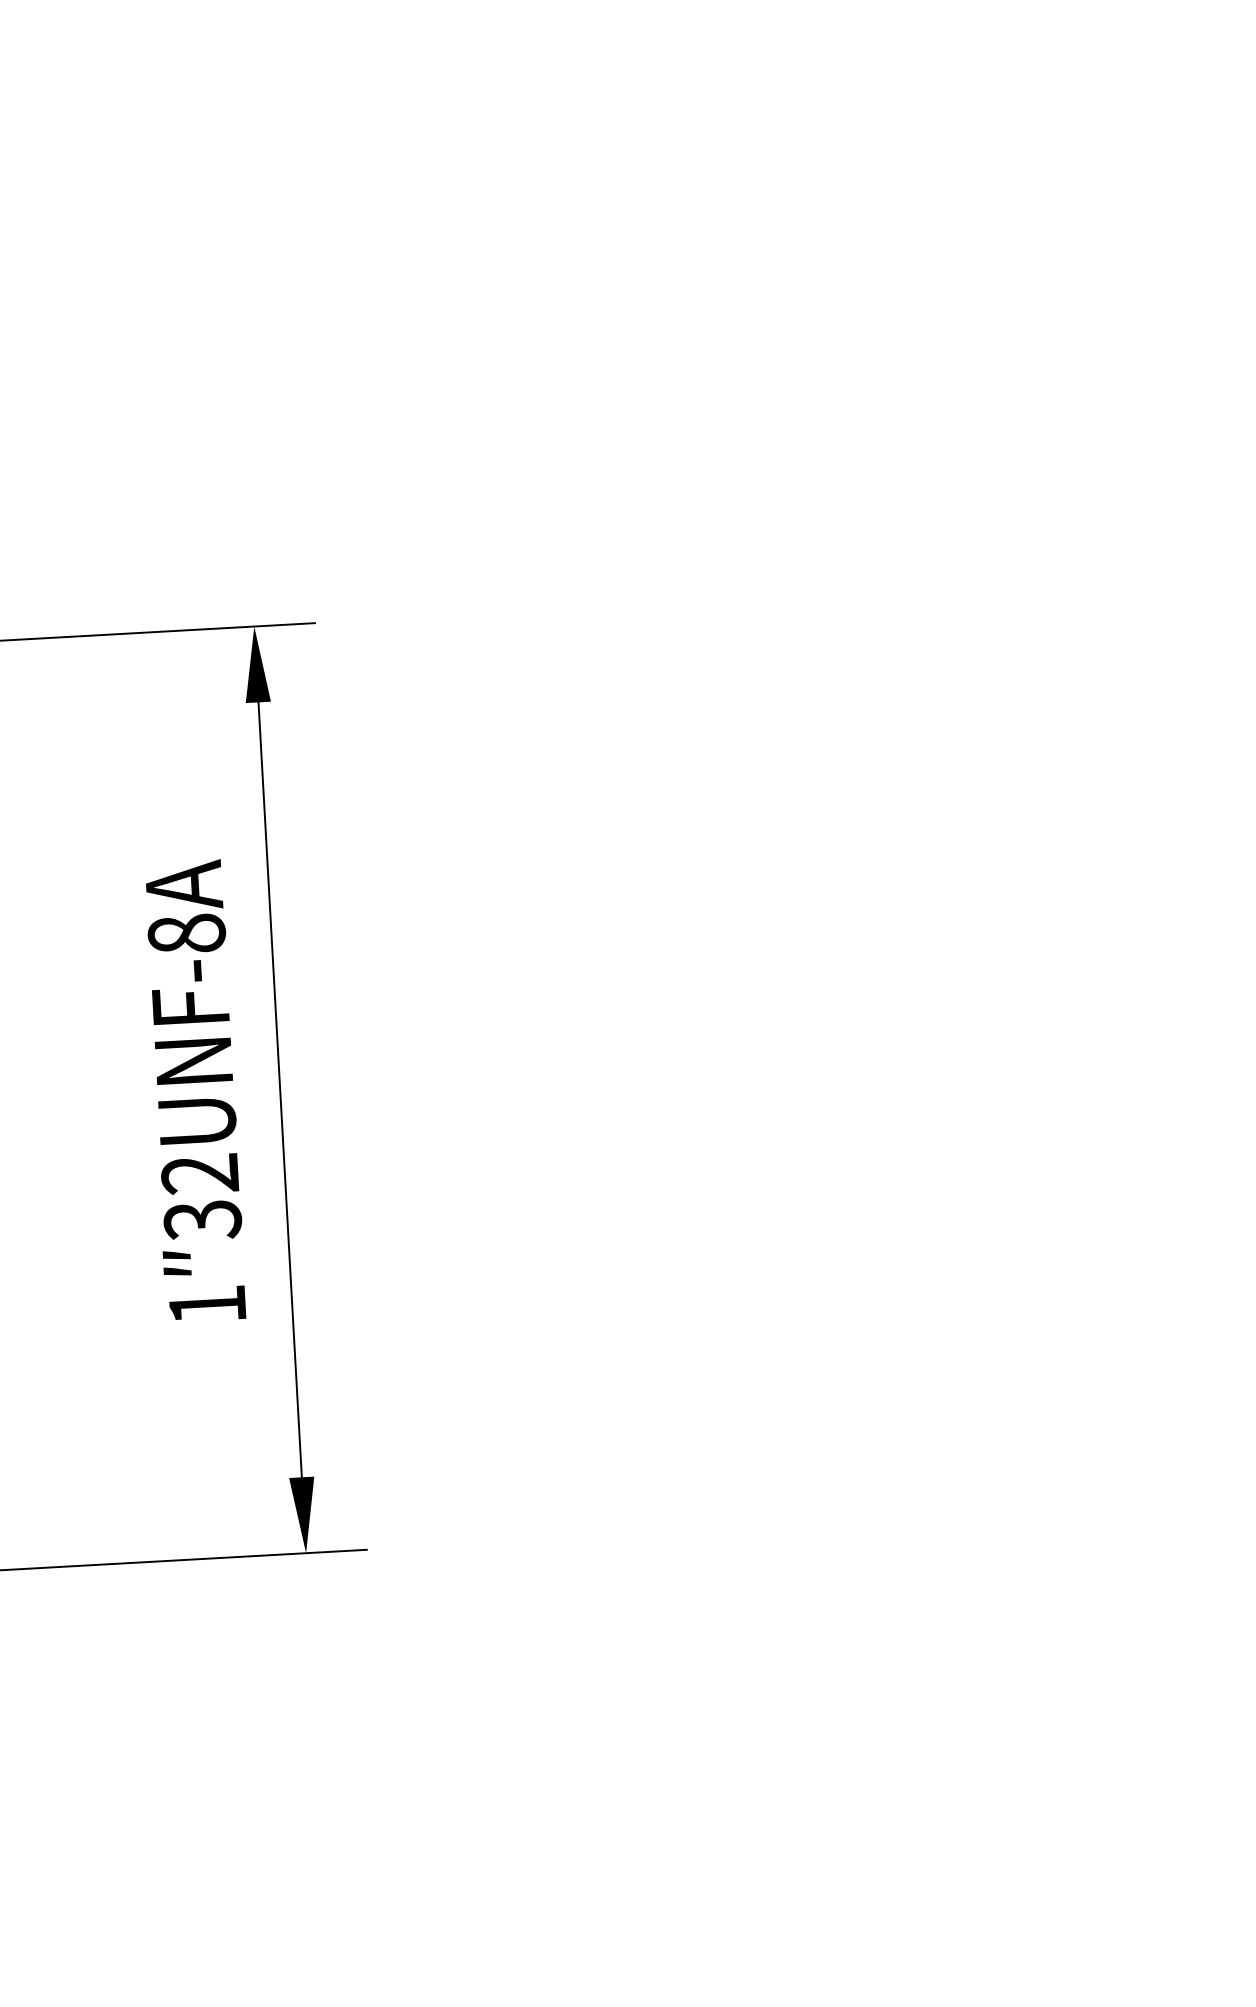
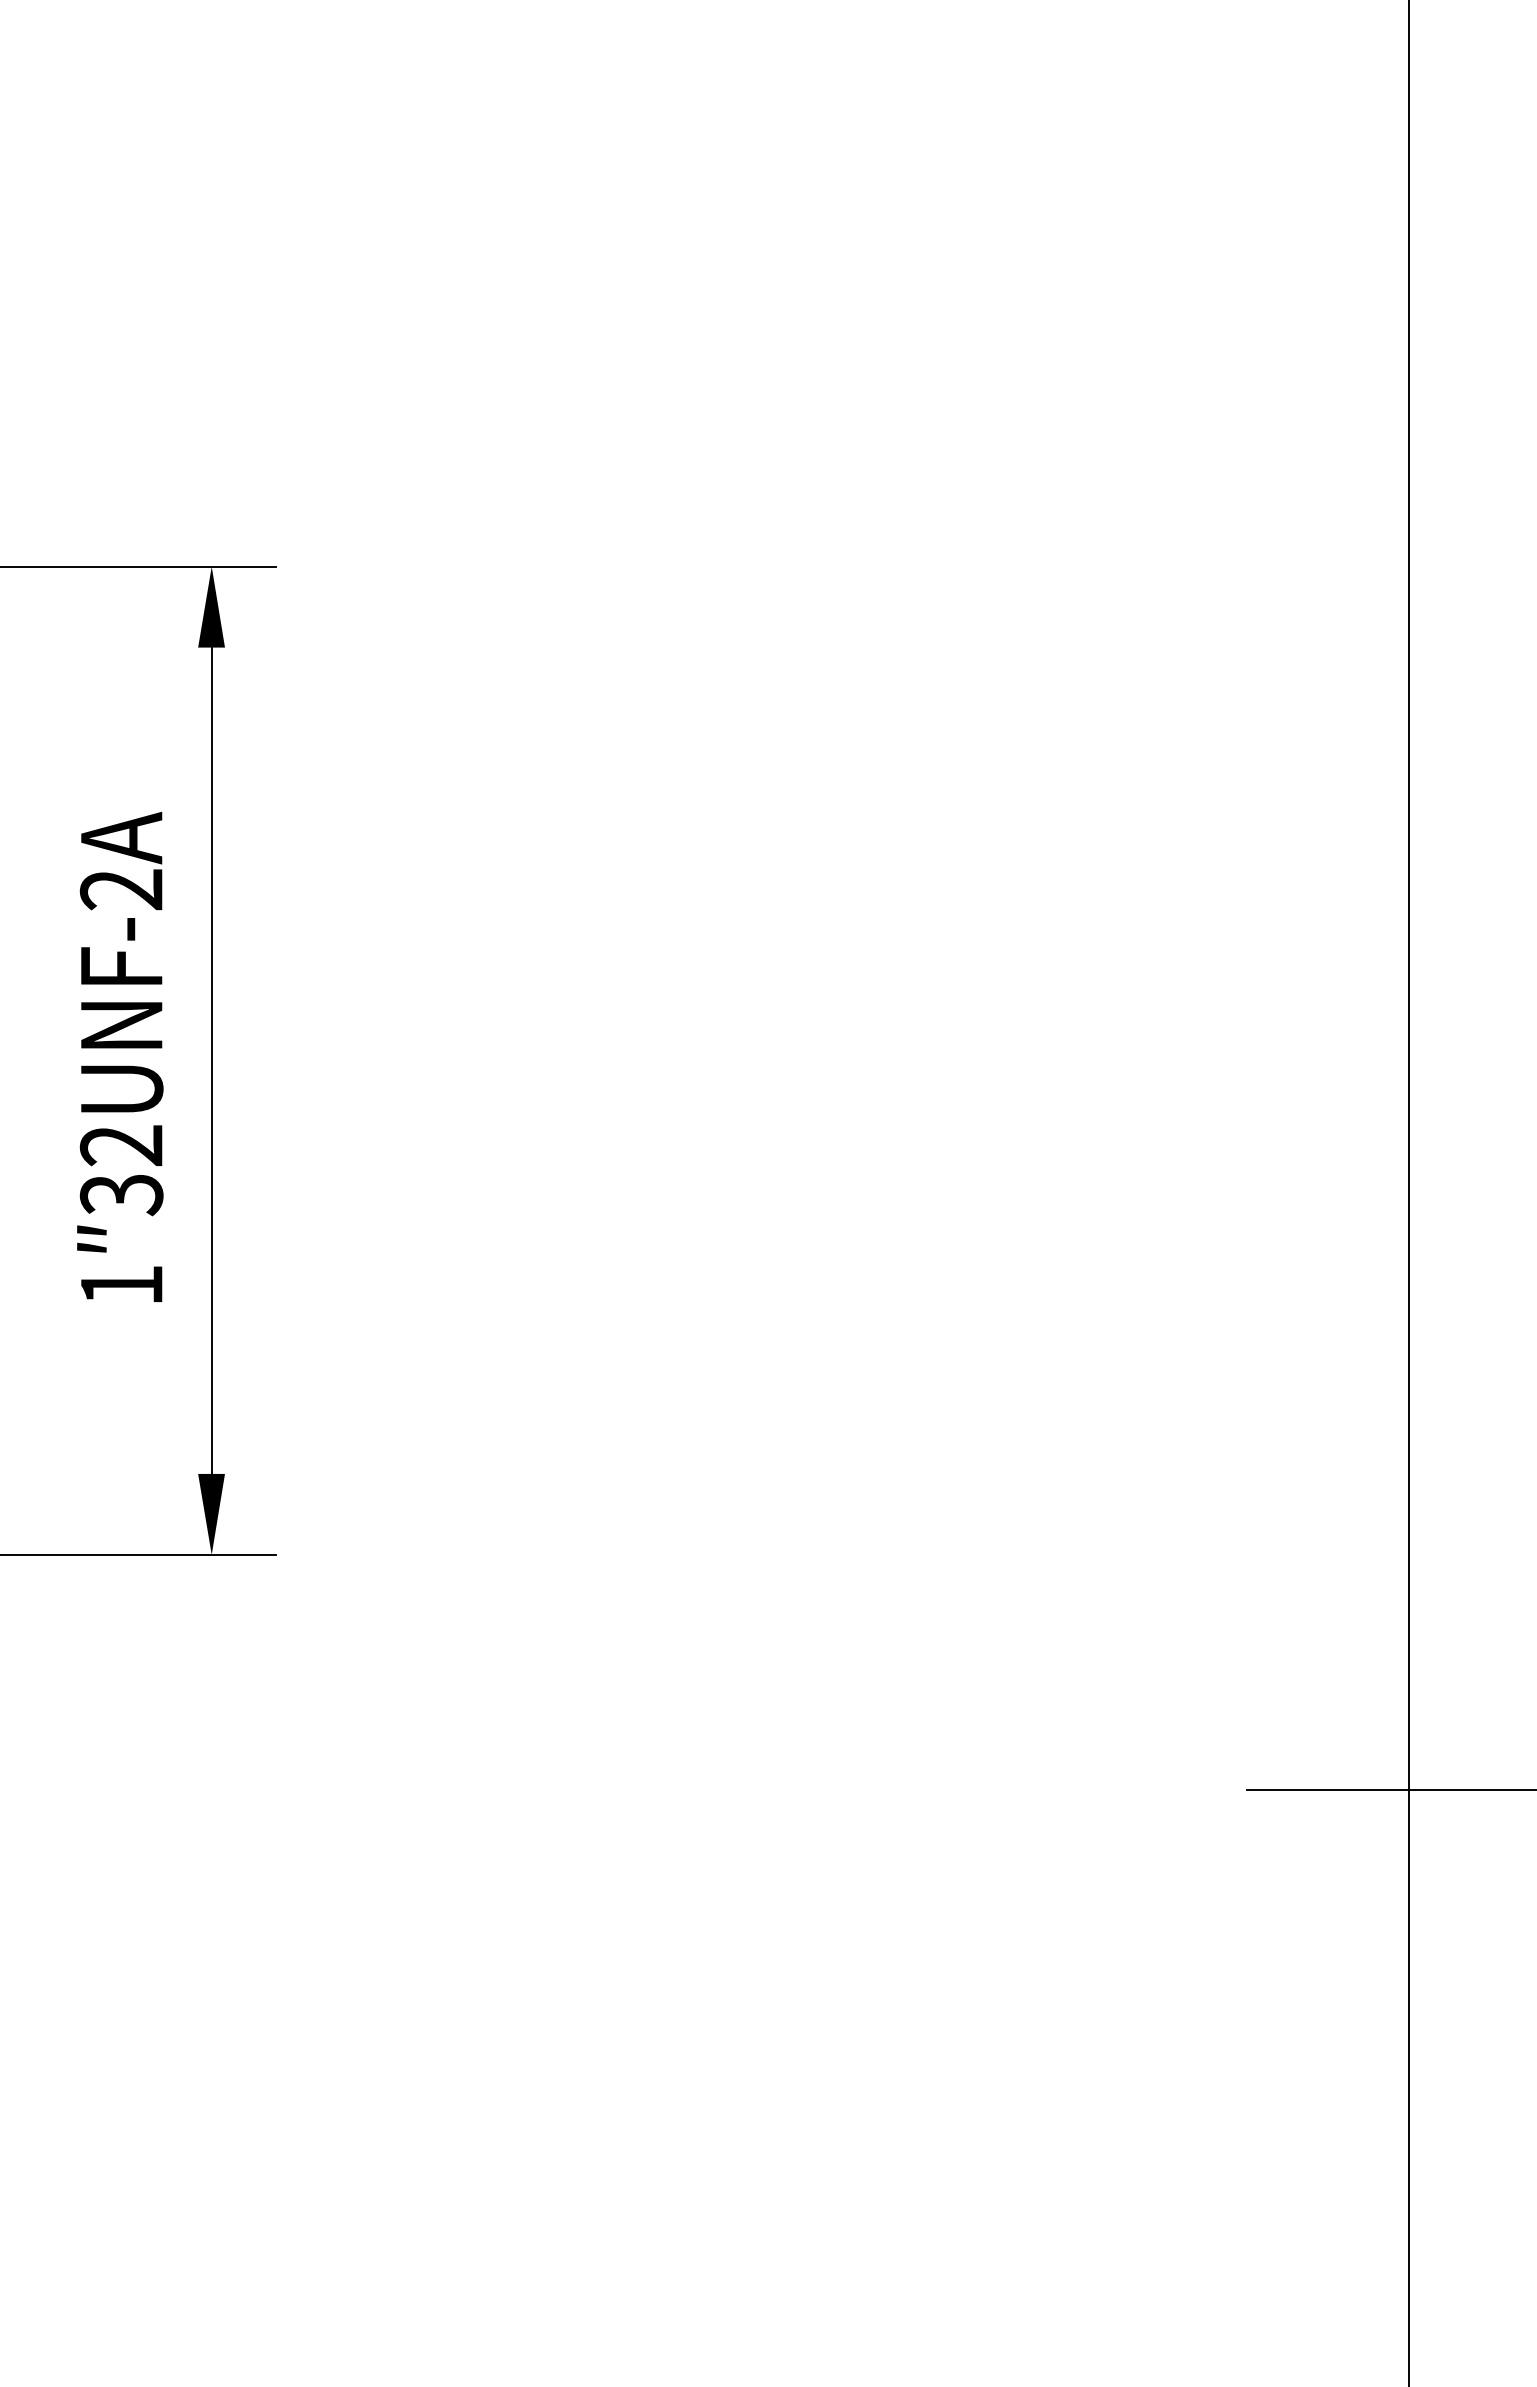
text: (186, 933) -> (121, 889), 32UNF-8A -> 32UNF-2A

